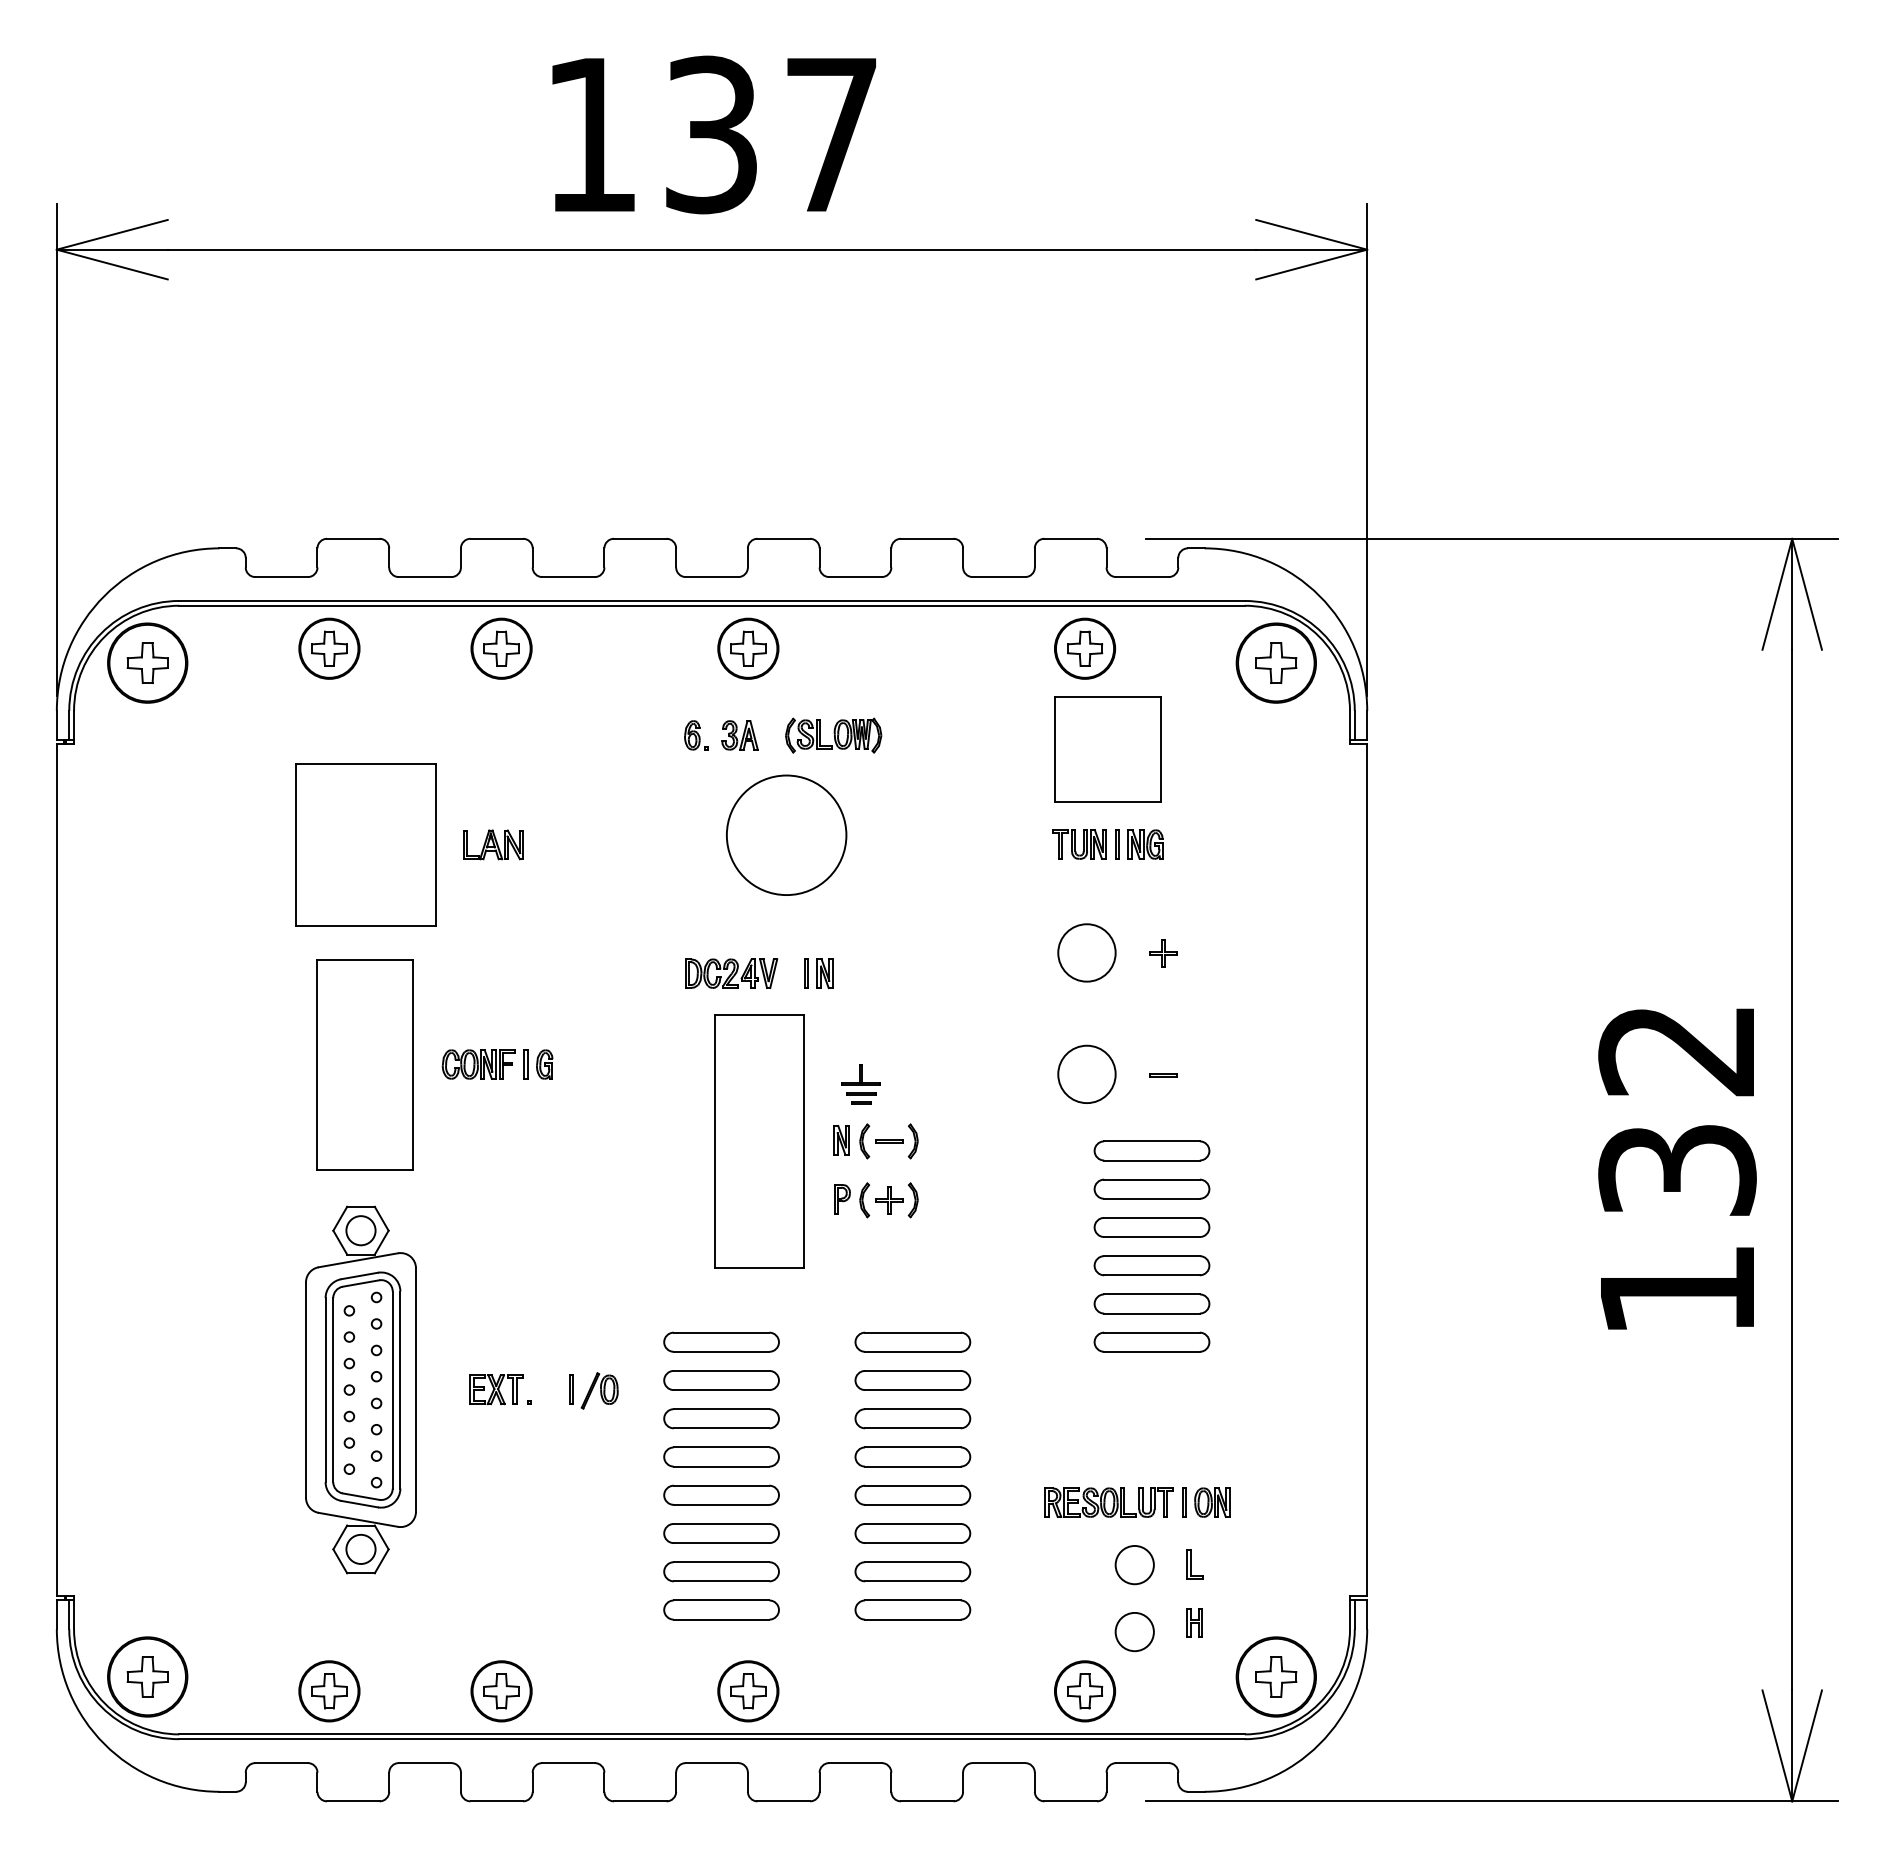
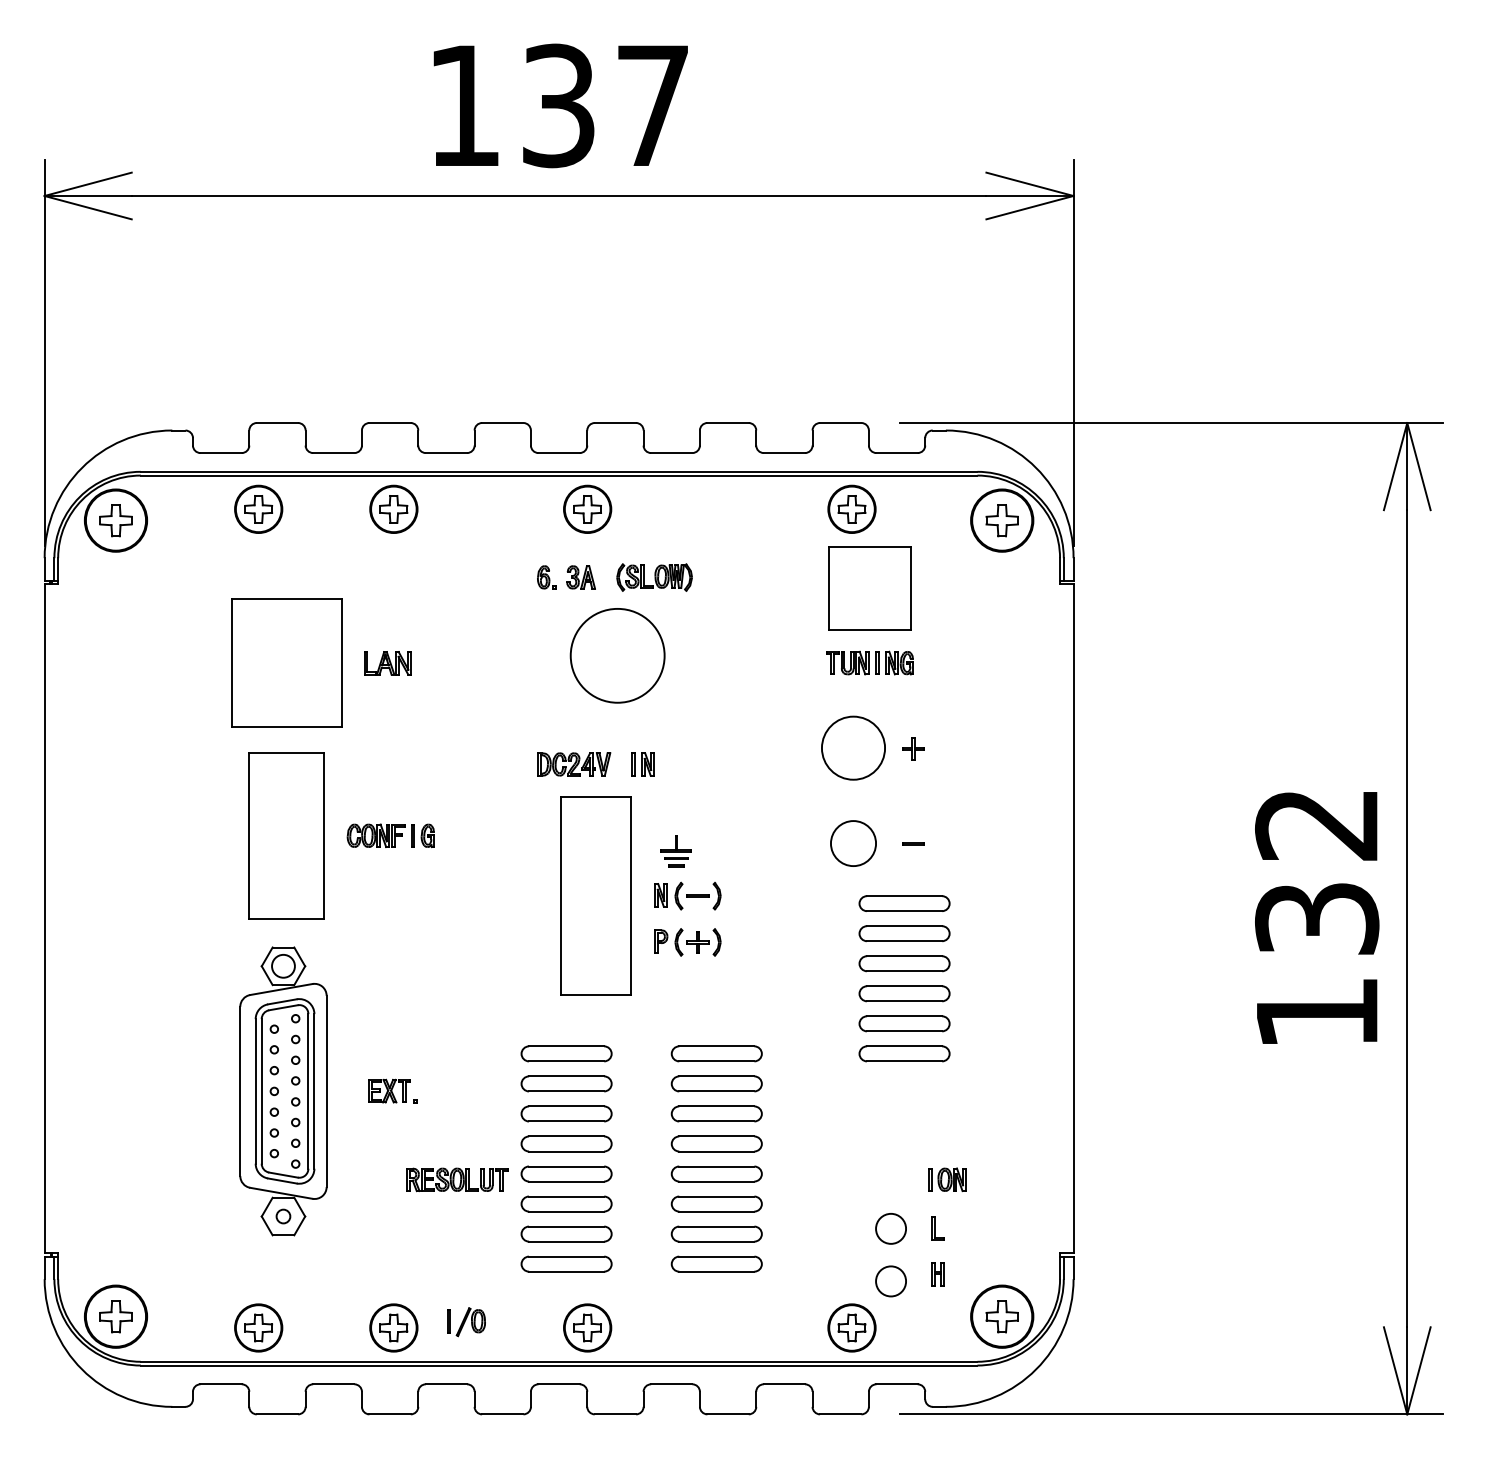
circle: (1086, 952) -> (853, 747), size x1.4
part: (593, 1390) -> (466, 1321), moved
part: (1108, 1502) -> (456, 1179), moved
circle: (360, 1549) -> (283, 1216), size x0.6

